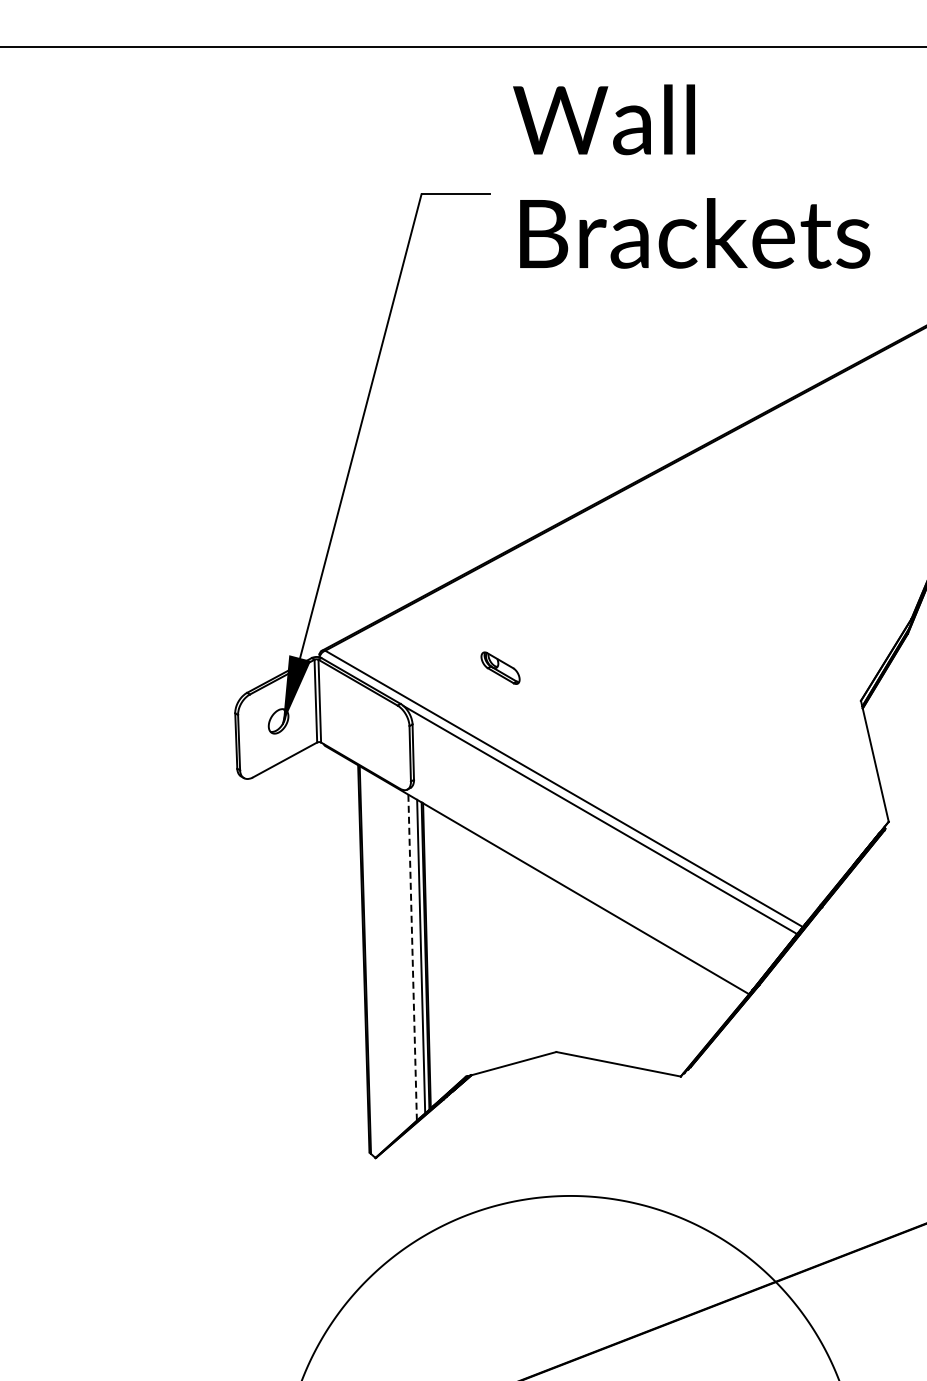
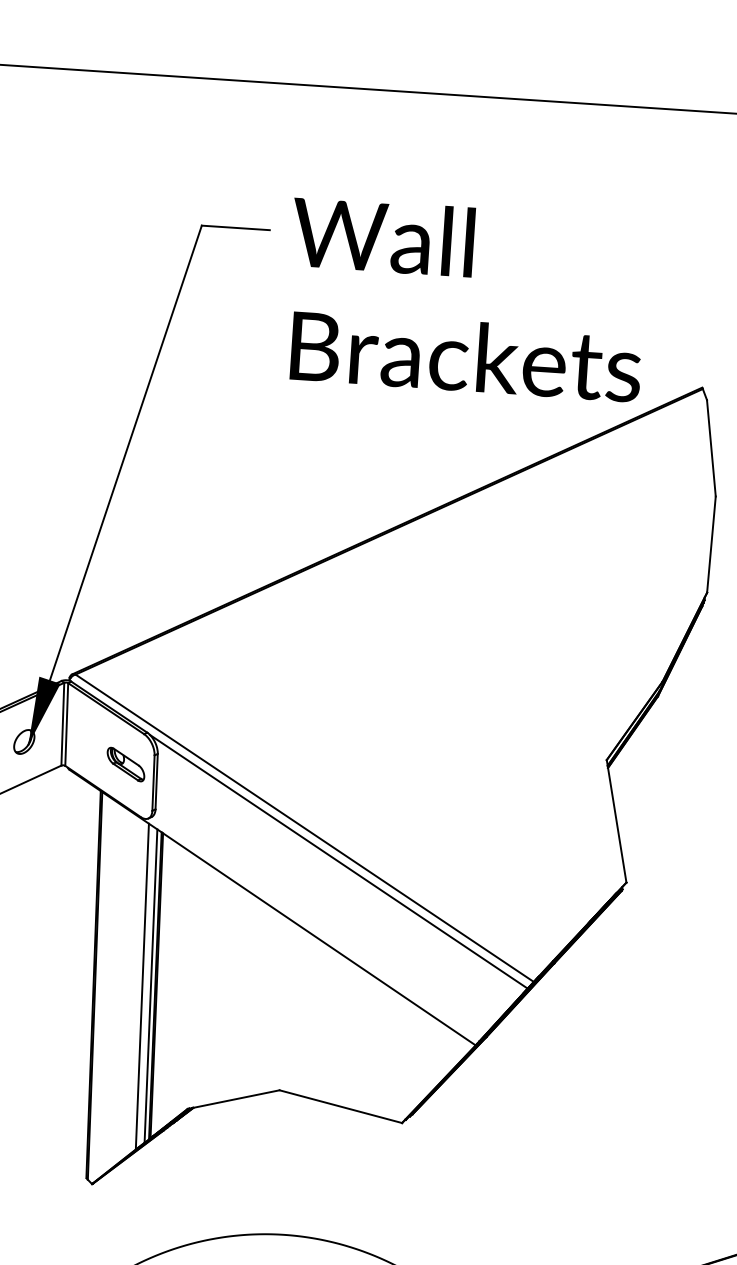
text: (691, 176) -> (466, 299), moved
part: (500, 667) -> (125, 763), moved
line: (412, 957) -> (142, 986), dashed -> solid

